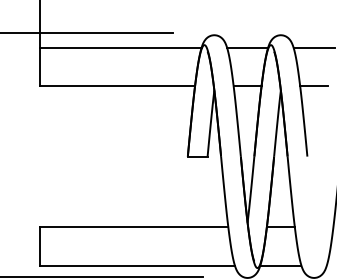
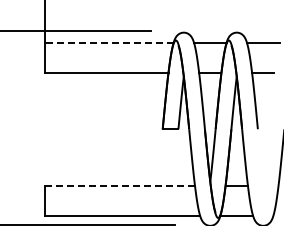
line: (120, 47) -> (109, 42), solid -> dashed
line: (133, 227) -> (119, 185), solid -> dashed

